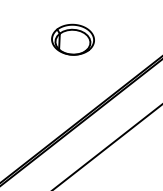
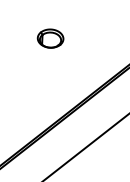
part: (72, 39) -> (50, 38), size x0.6

